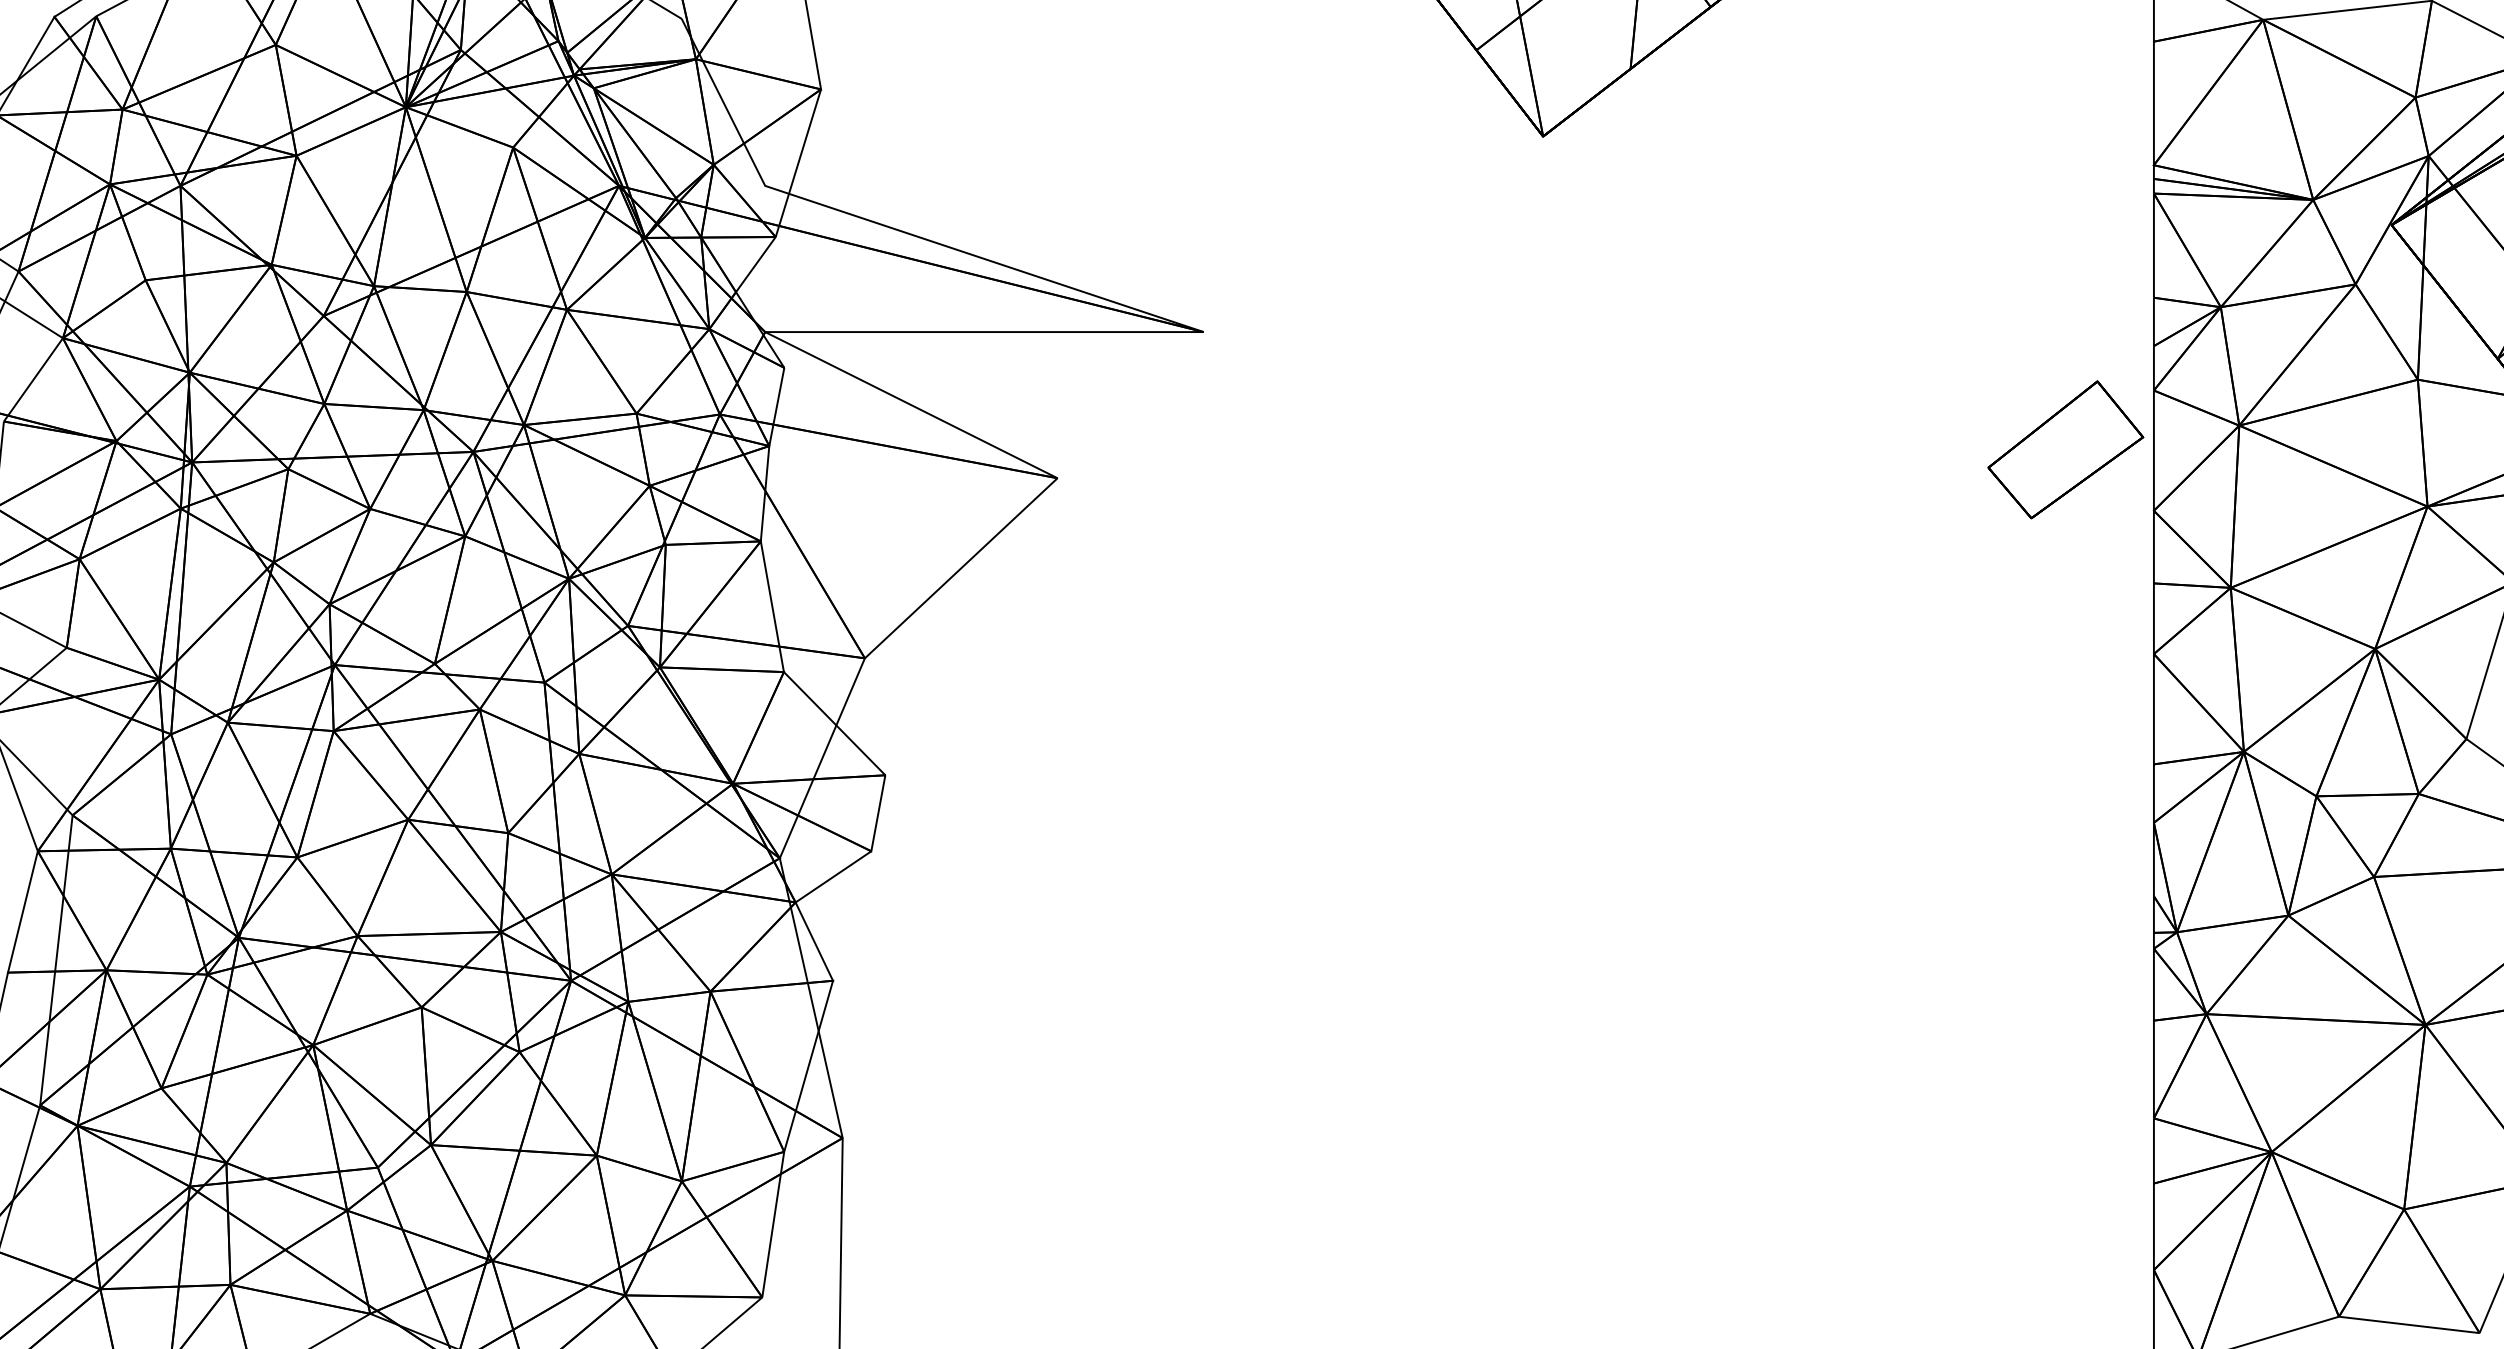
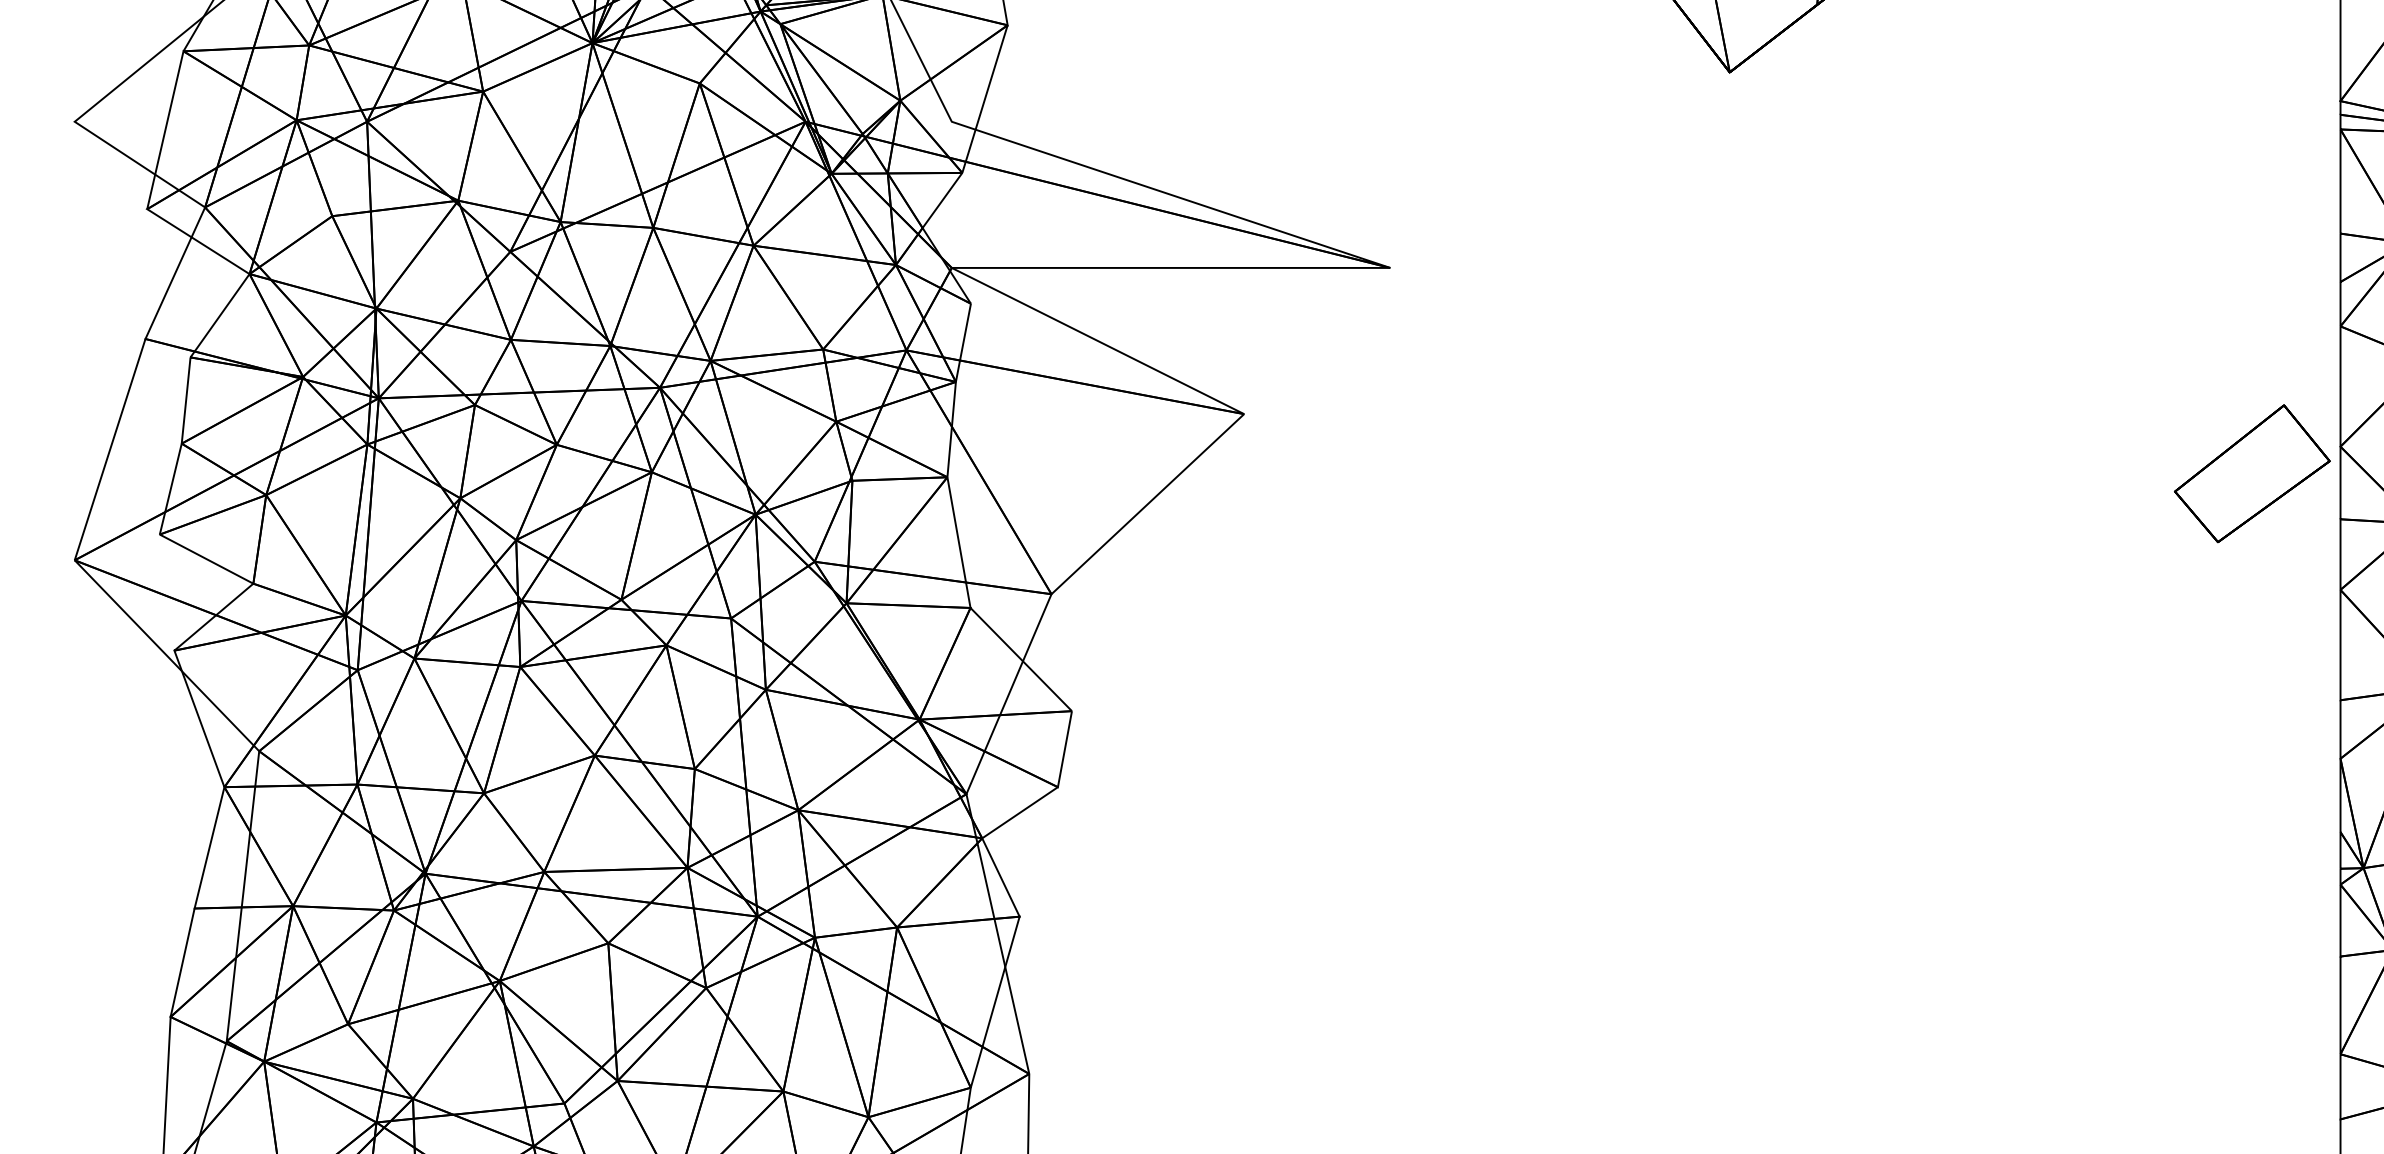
part: (2065, 449) -> (2252, 473), moved

